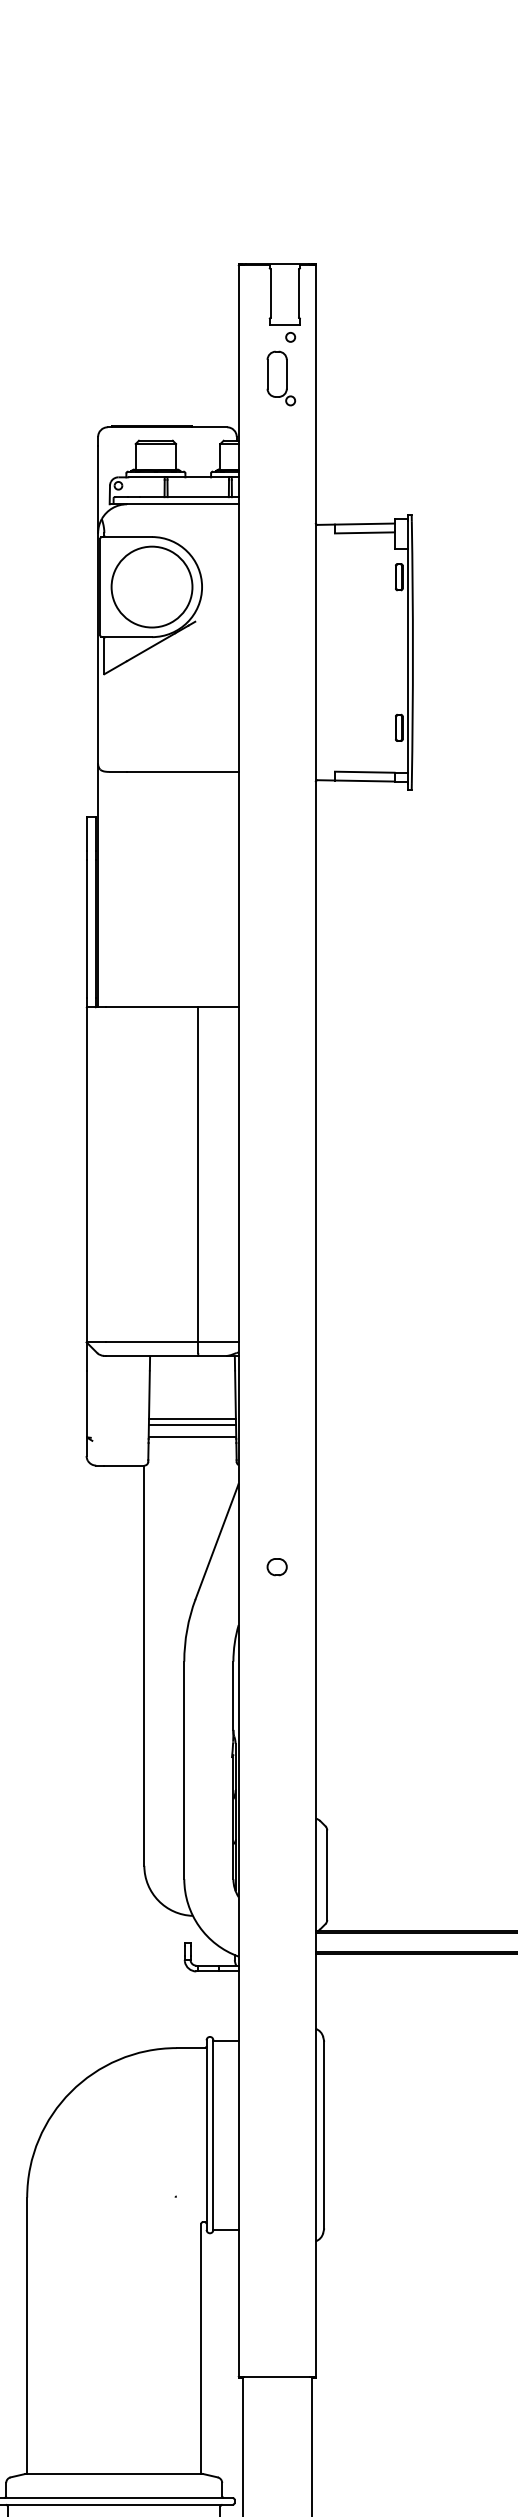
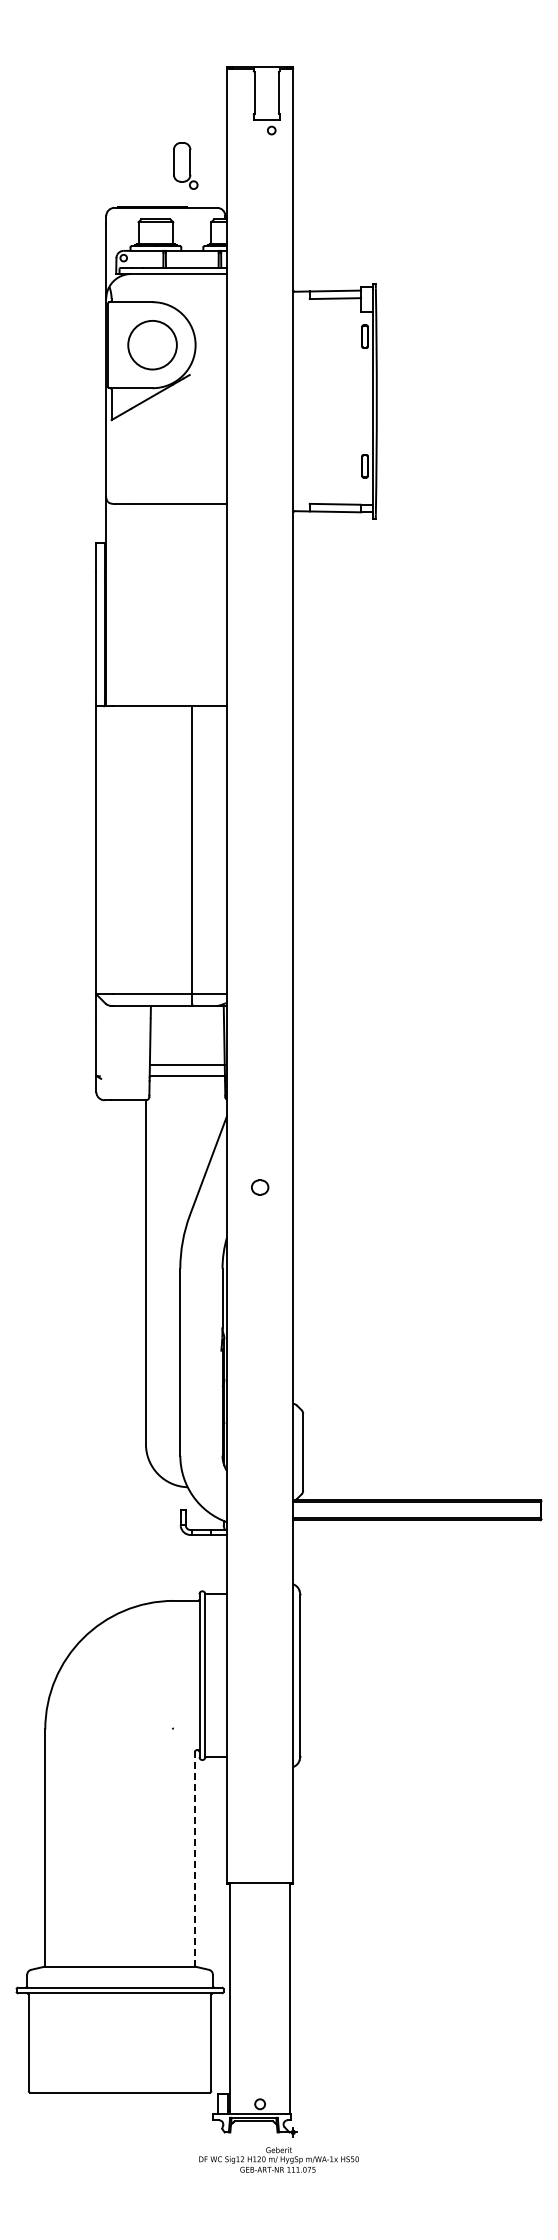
part: (281, 378) -> (185, 165), moved
circle: (151, 586) -> (152, 344), size x0.7
line: (191, 1419) -> (186, 1060), removed
line: (200, 2348) -> (194, 1859), solid -> dashed

